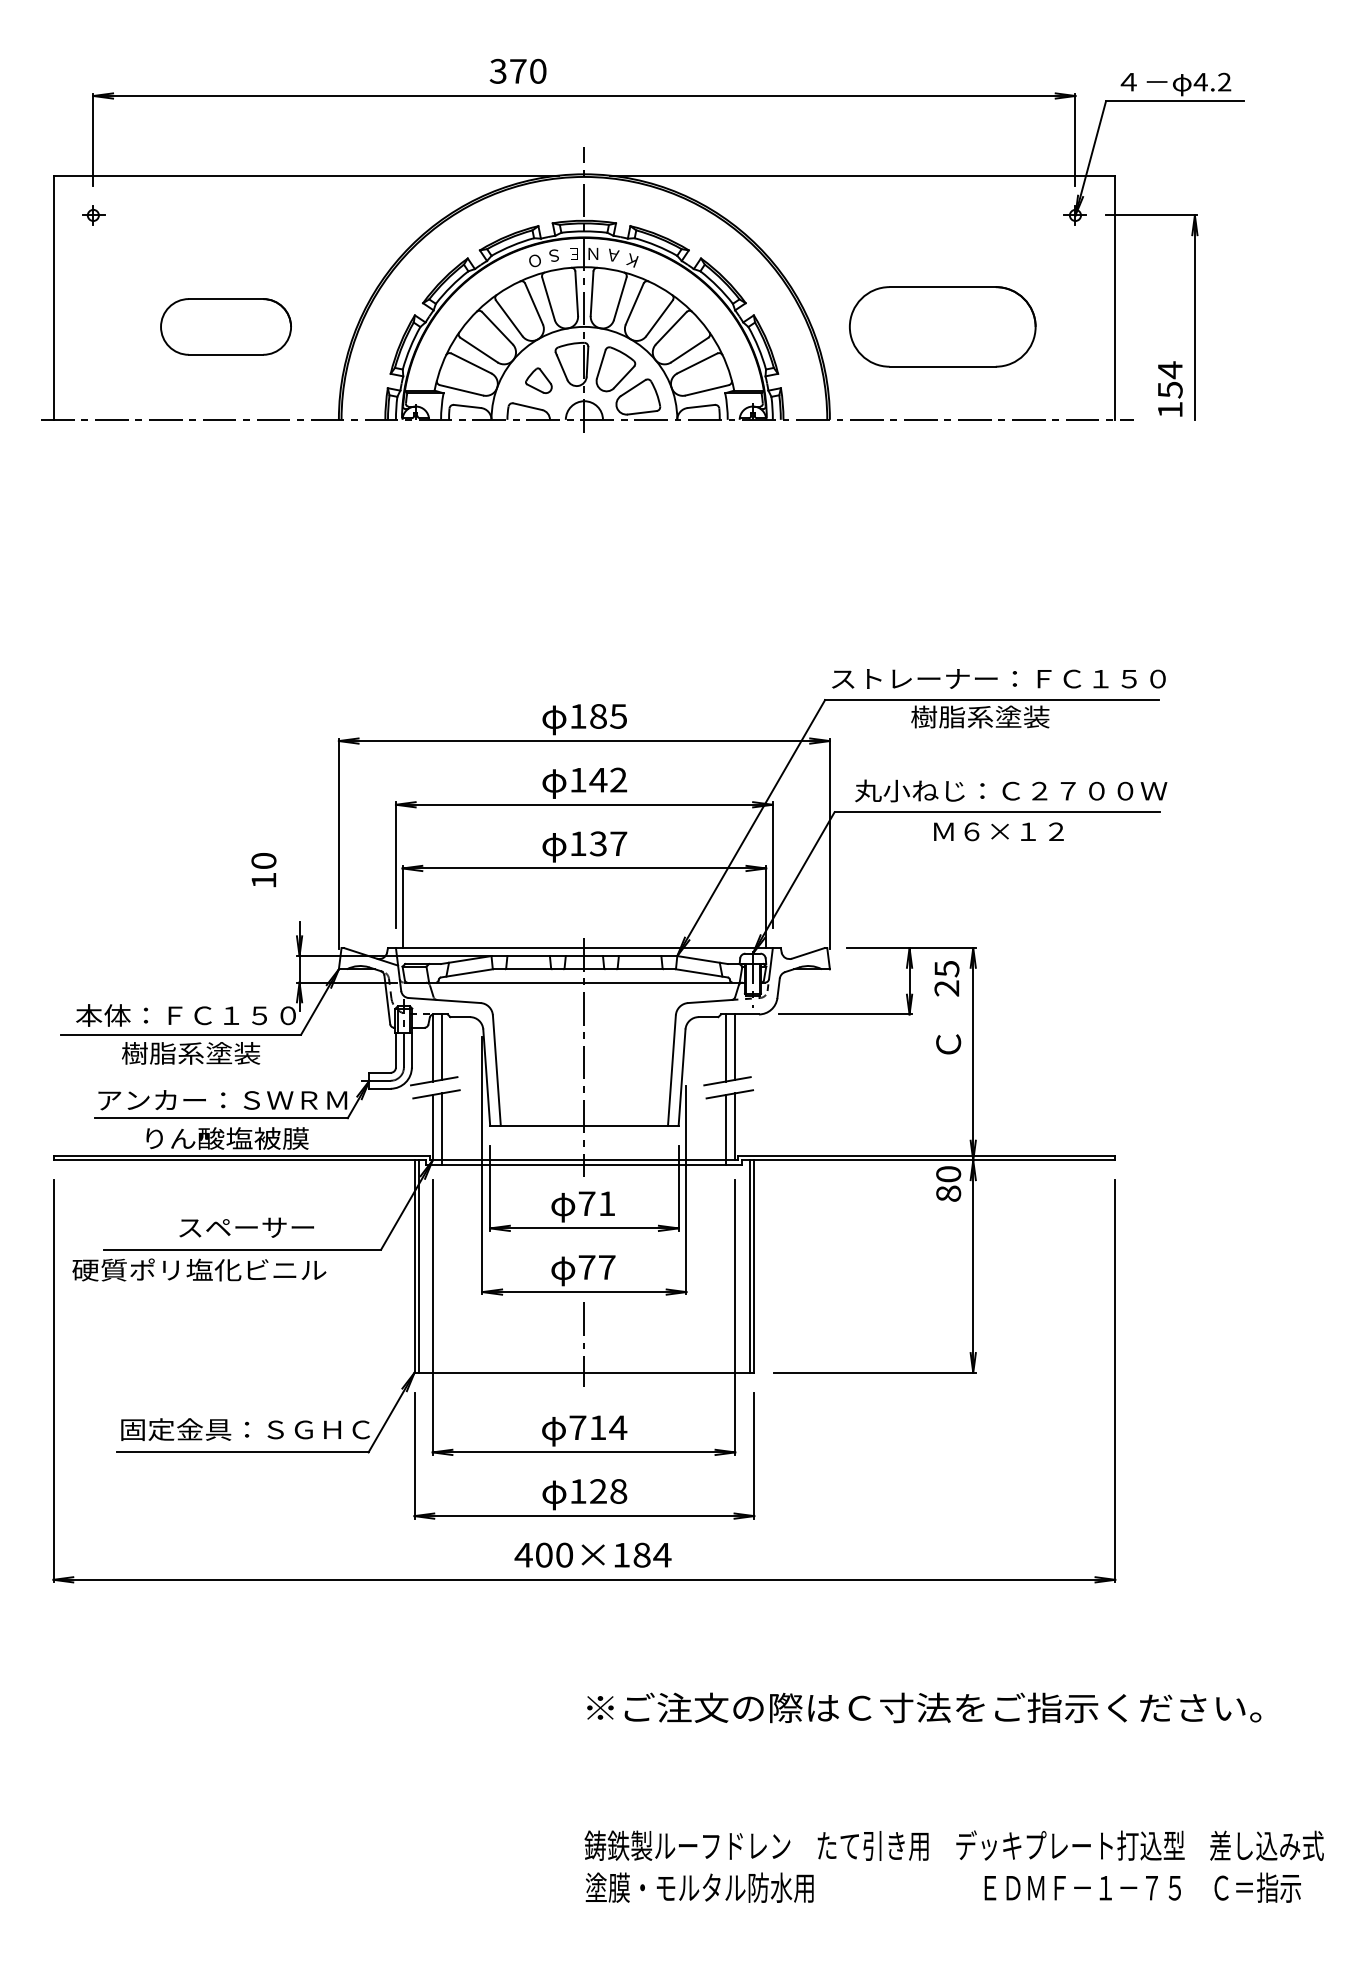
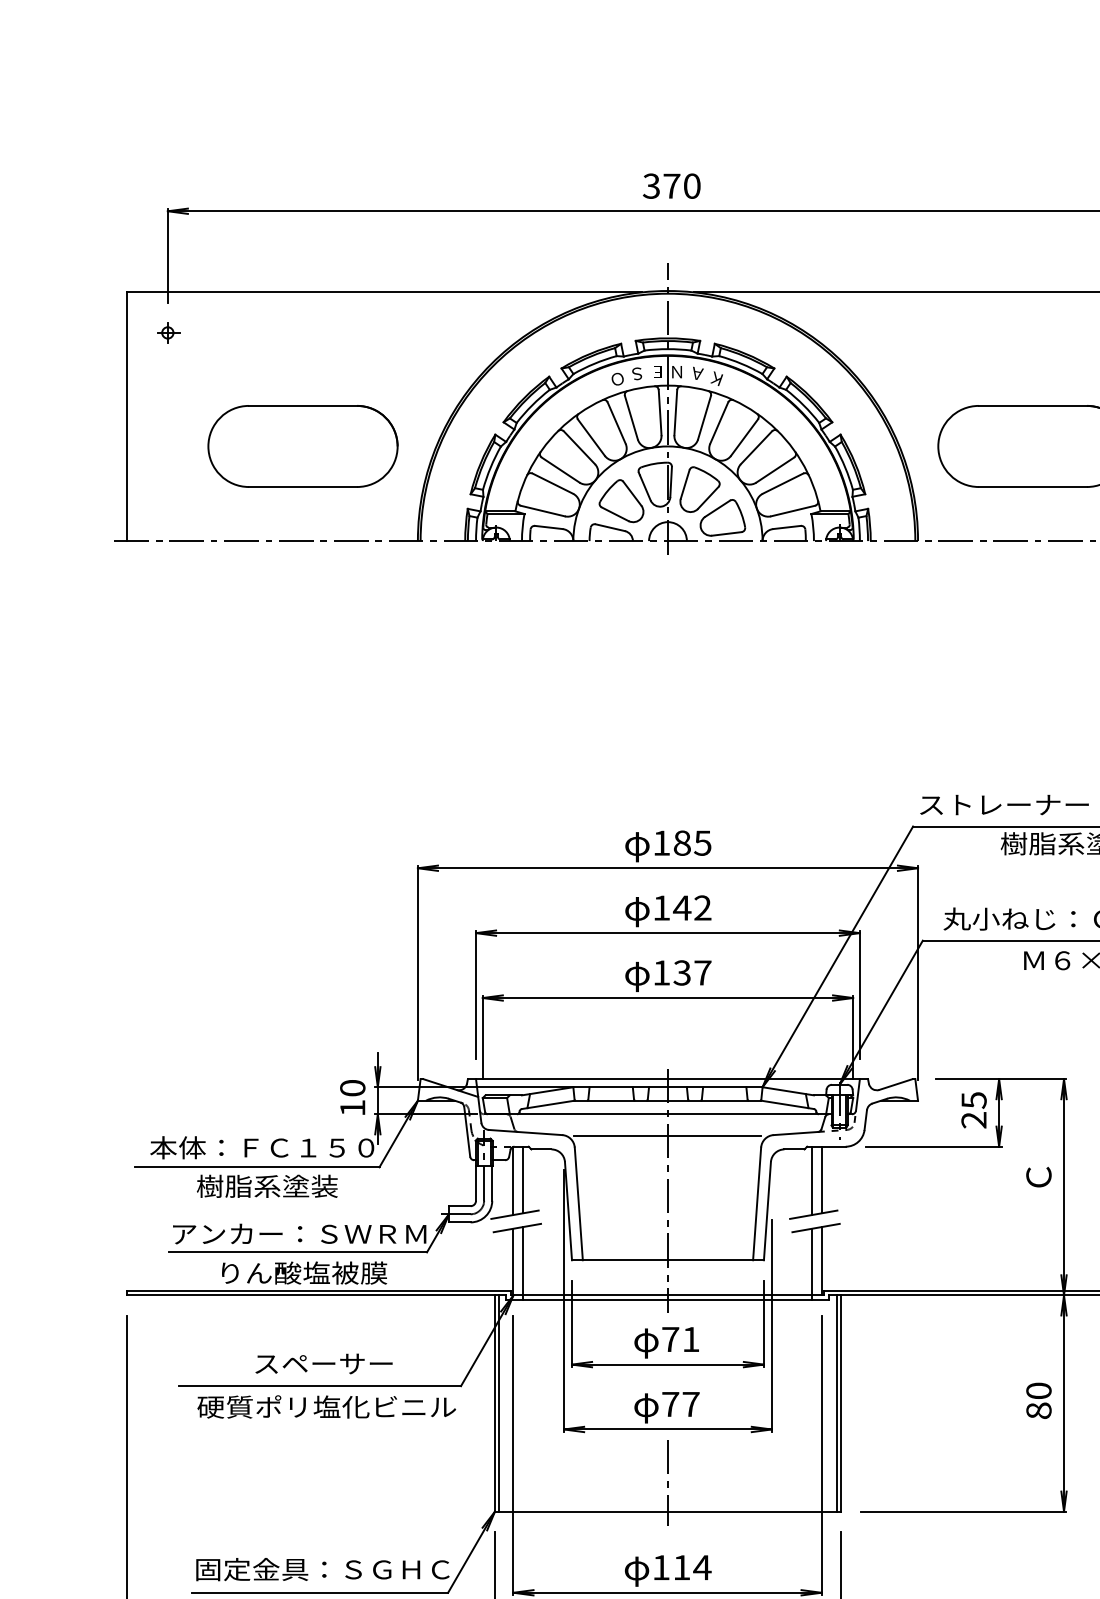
text: (517, 70) -> (671, 185), moved
part: (225, 326) -> (302, 446), size x1.43
part: (538, 380) -> (621, 501), size x1.67
text: (263, 870) -> (352, 1097), moved
text: (946, 978) -> (973, 1110), moved
line: (583, 1003) -> (667, 1135), added
text: (948, 1183) -> (1038, 1400), moved
text: (199, 1269) -> (326, 1406), moved
text: (577, 1427) -> (660, 1567), 714 -> 114

